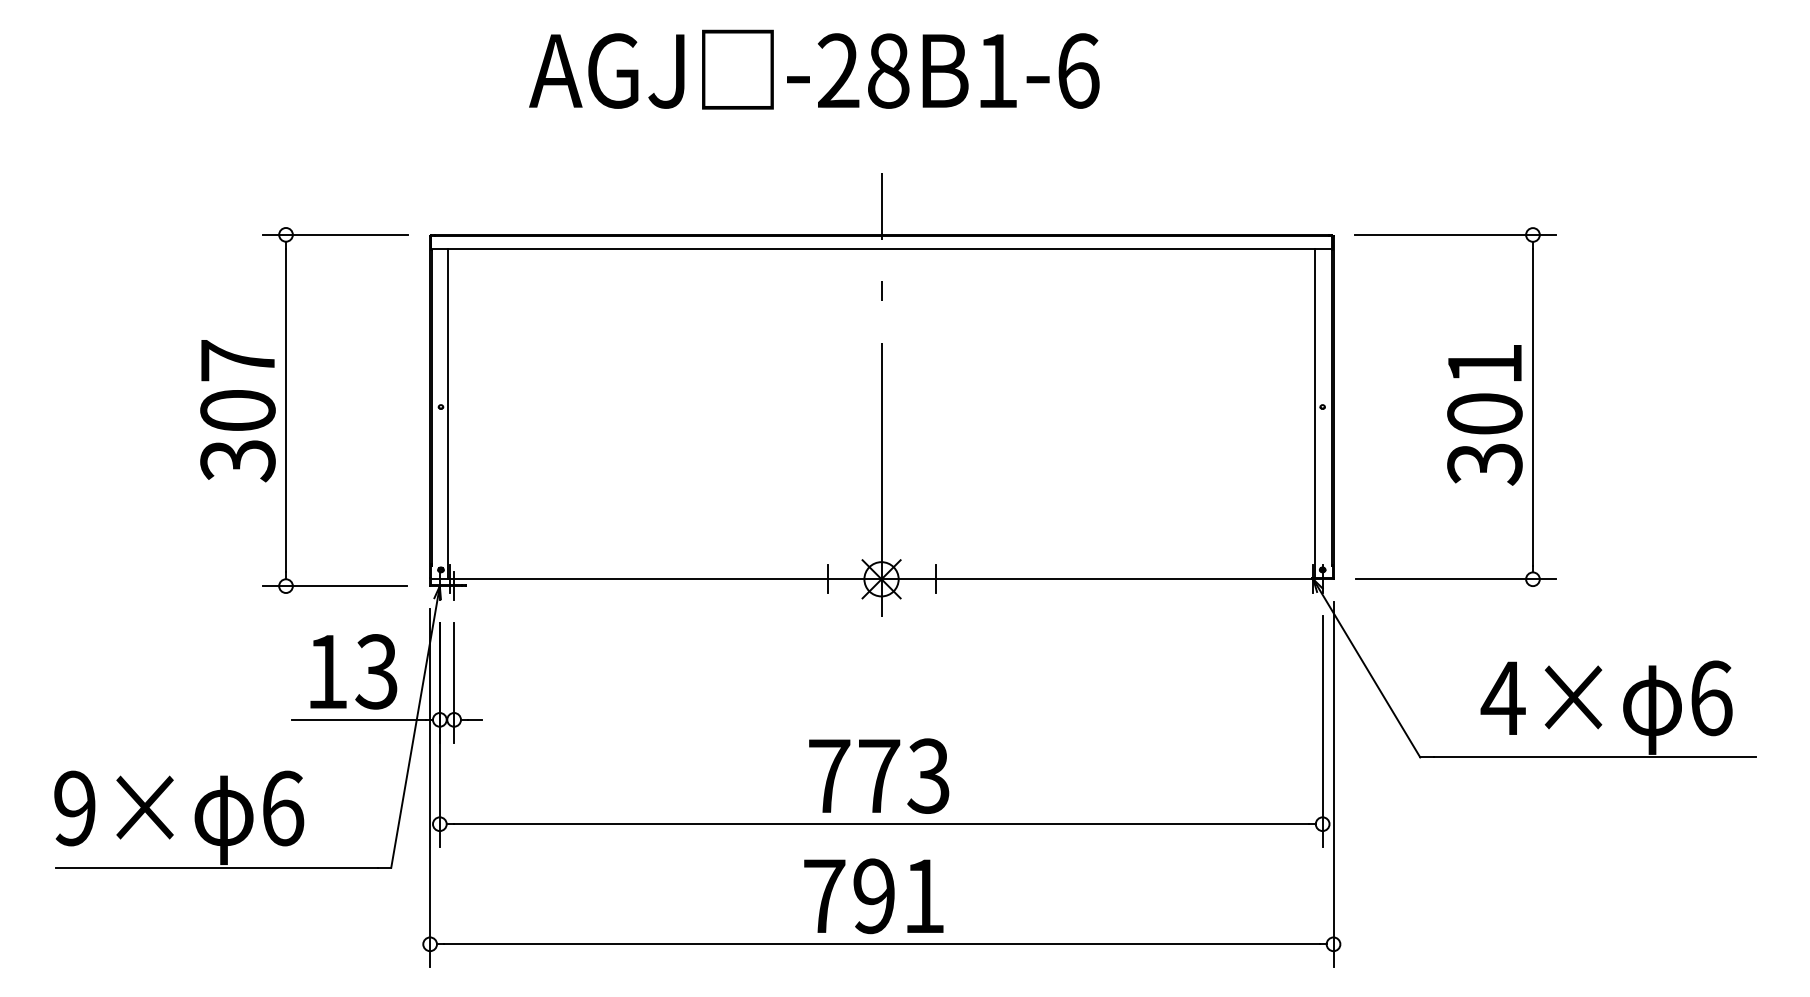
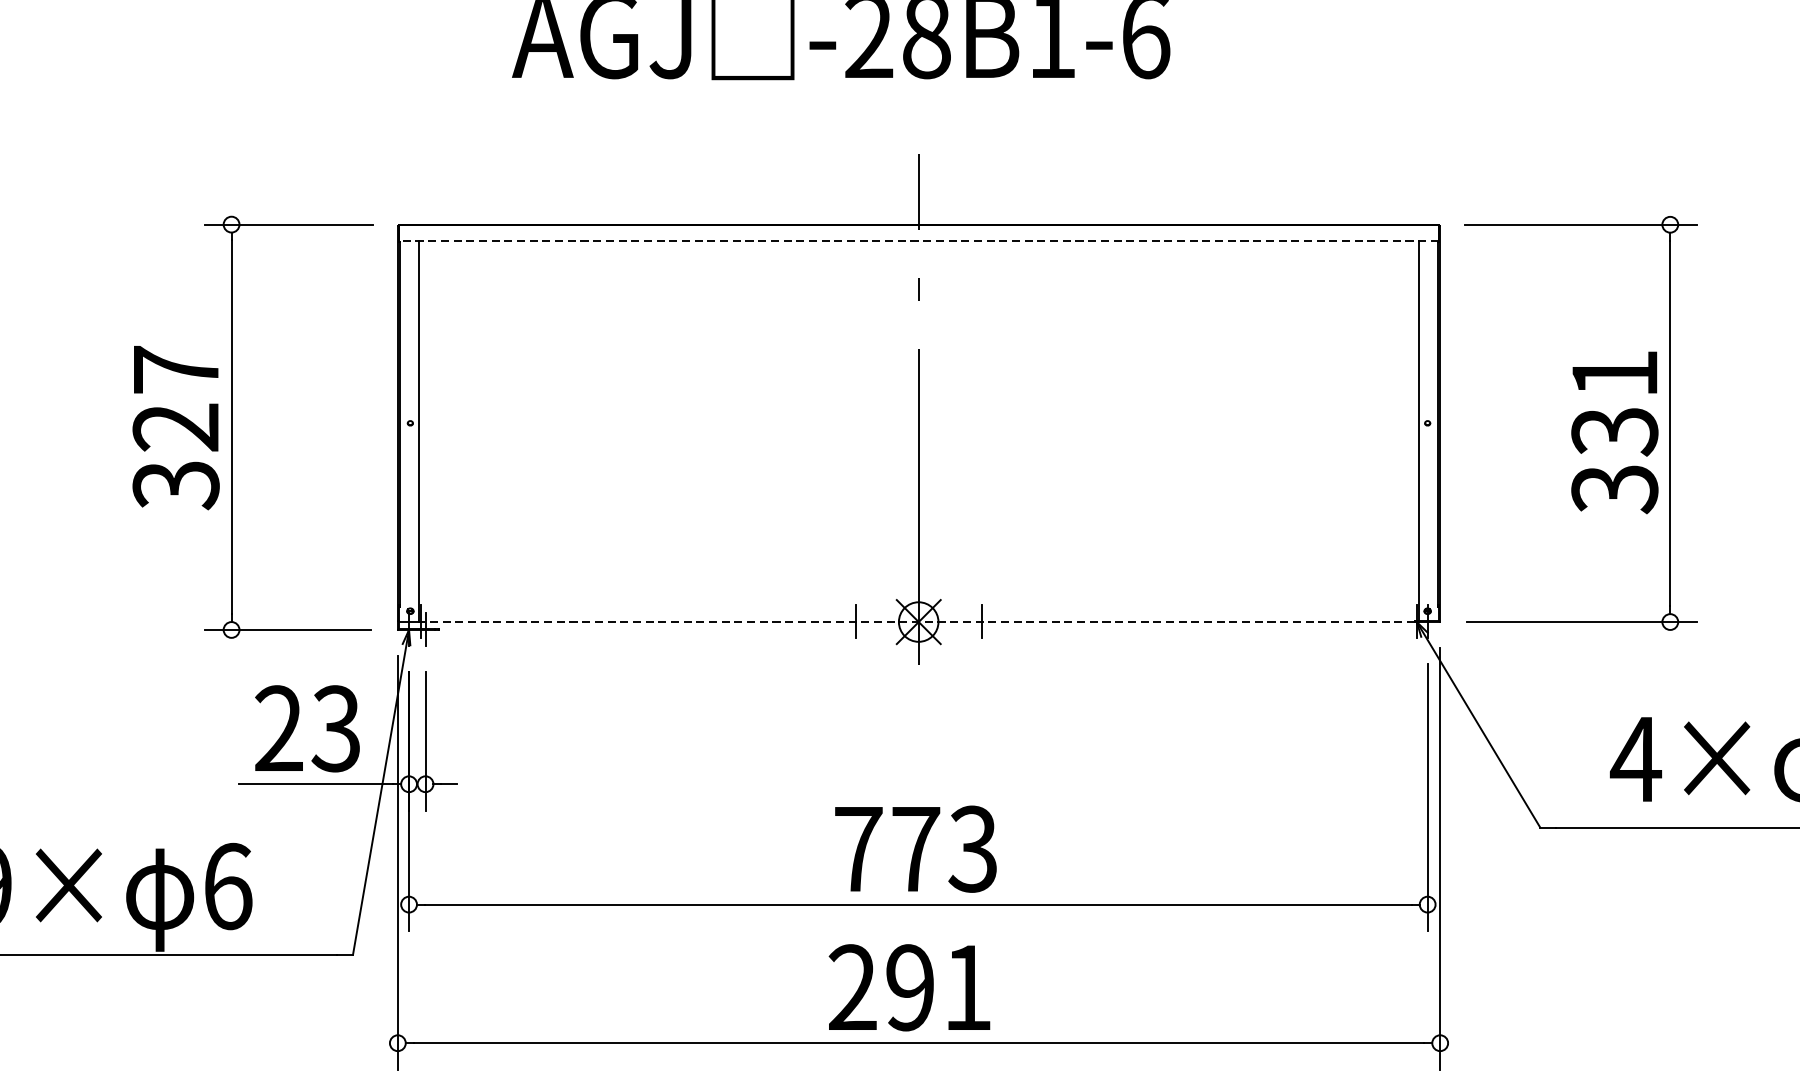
line: (881, 249) -> (918, 241), solid -> dashed
text: (237, 410) -> (175, 427), 307 -> 327
text: (1484, 414) -> (1614, 431), 301 -> 331
line: (880, 579) -> (917, 622), solid -> dashed
text: (326, 671) -> (278, 728), 13 -> 23
text: (824, 895) -> (852, 986), 791 -> 291

